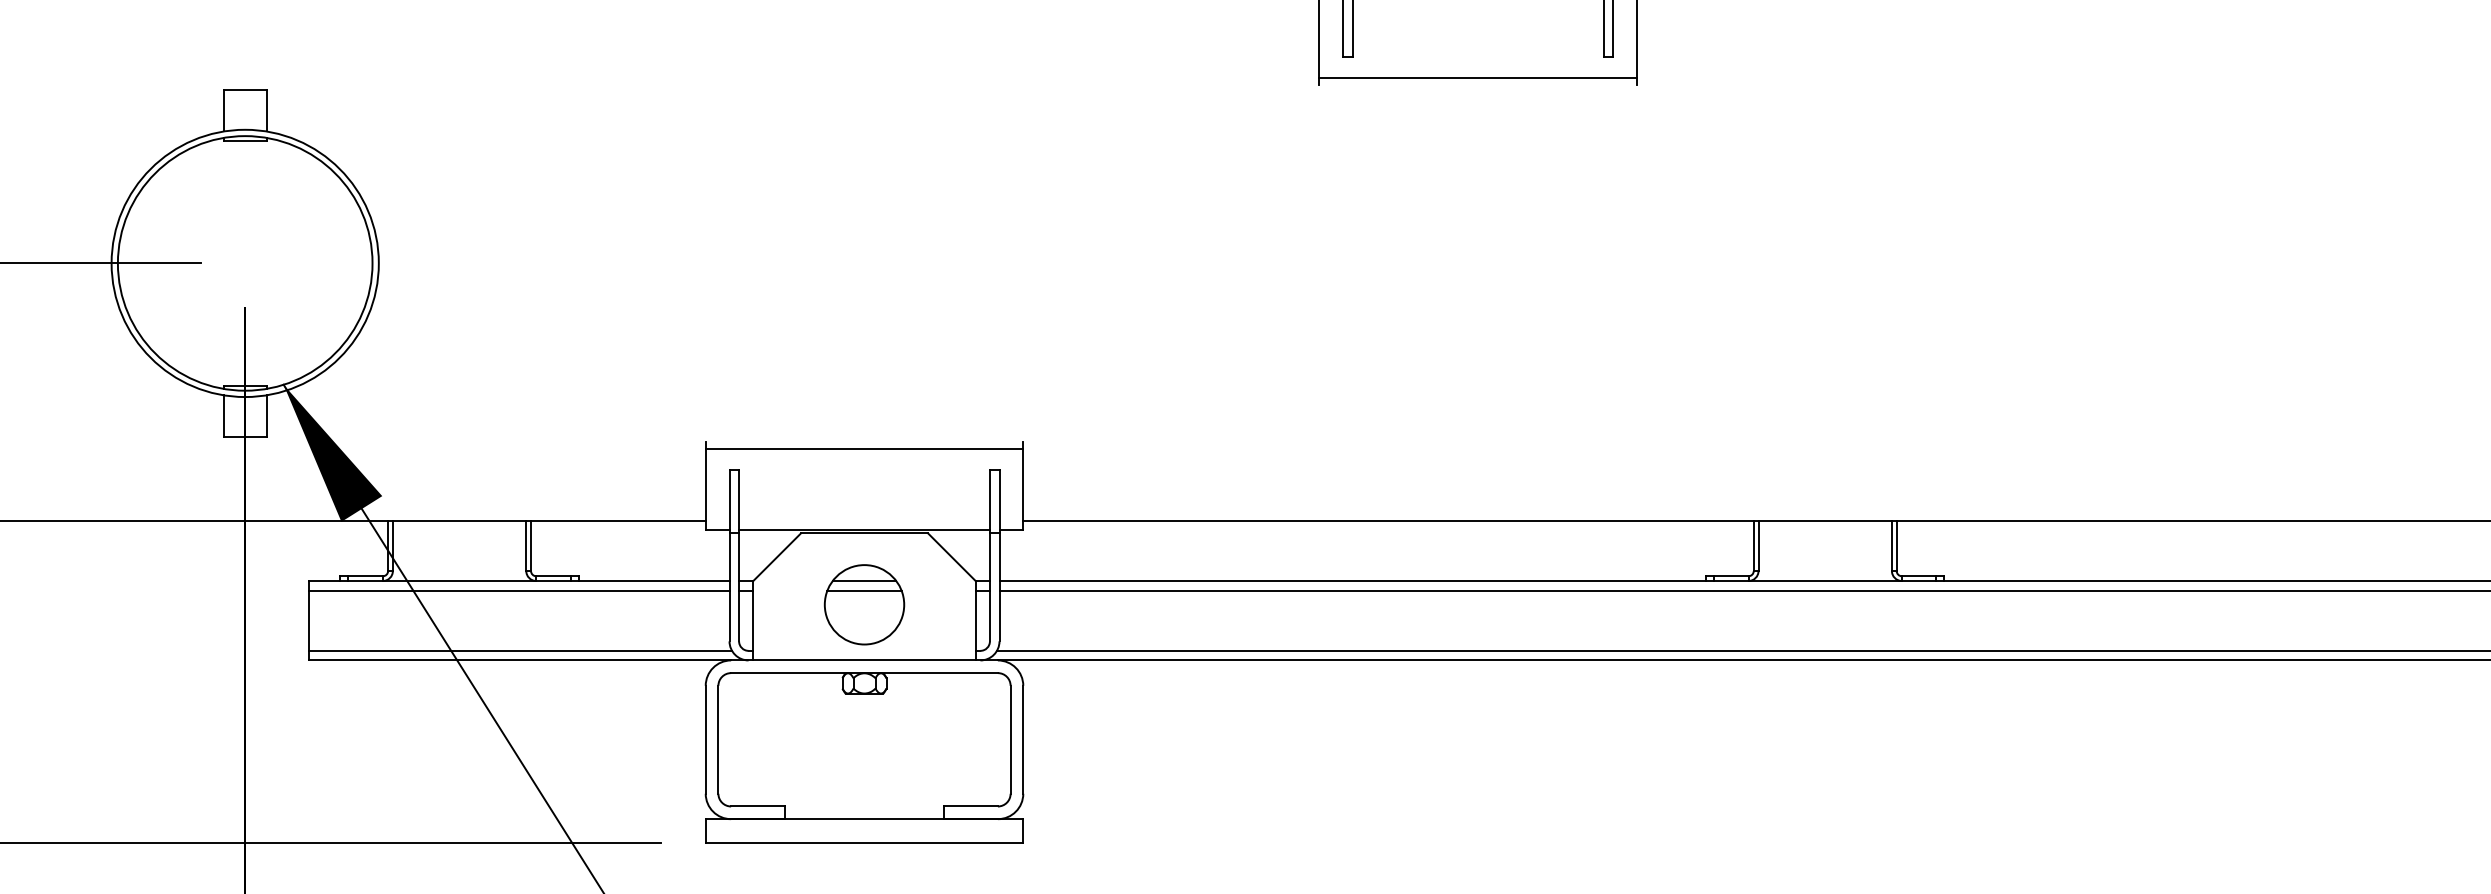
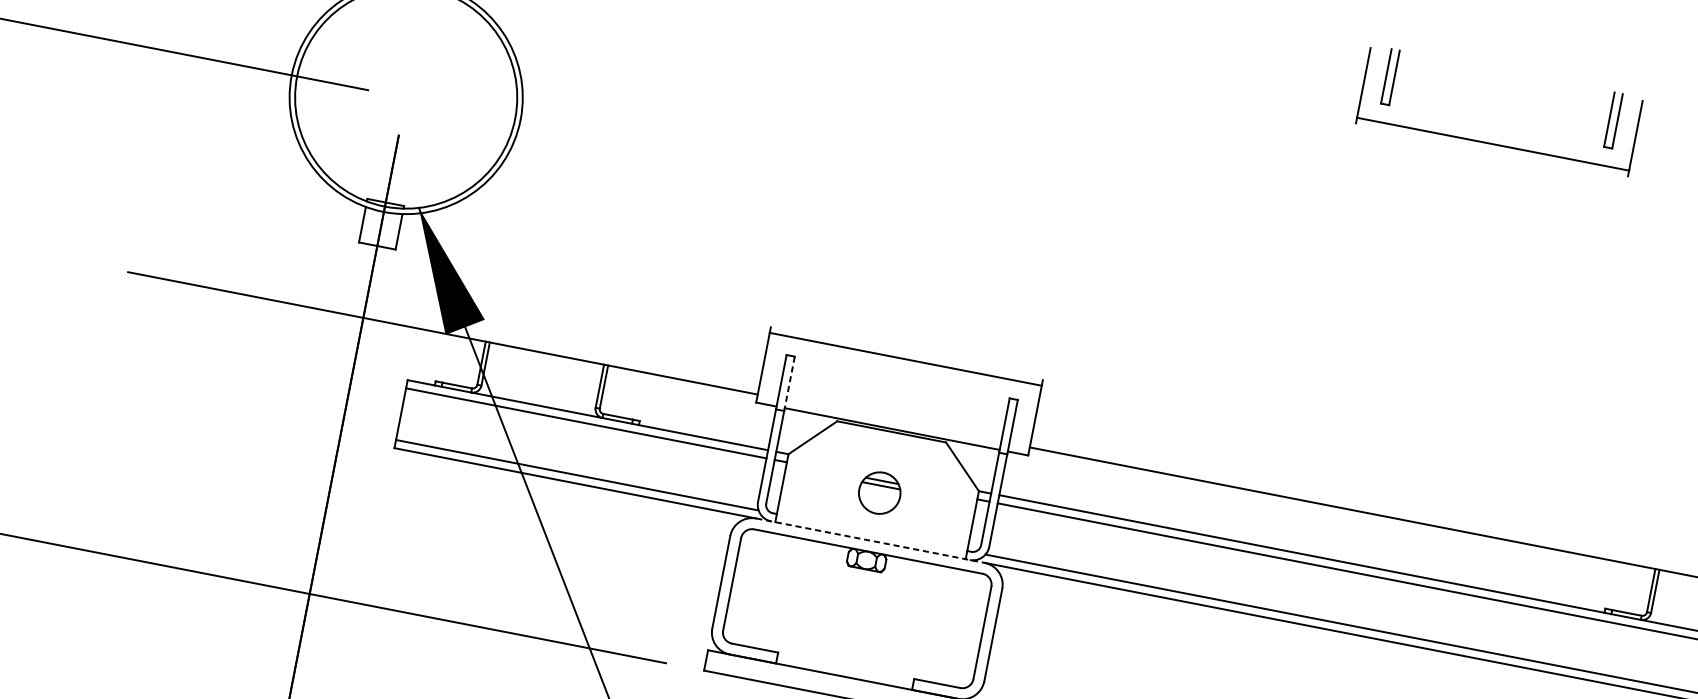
line: (739, 501) -> (789, 383), solid -> dashed
part: (864, 604) -> (879, 492), size x0.6
line: (865, 660) -> (871, 540), solid -> dashed

